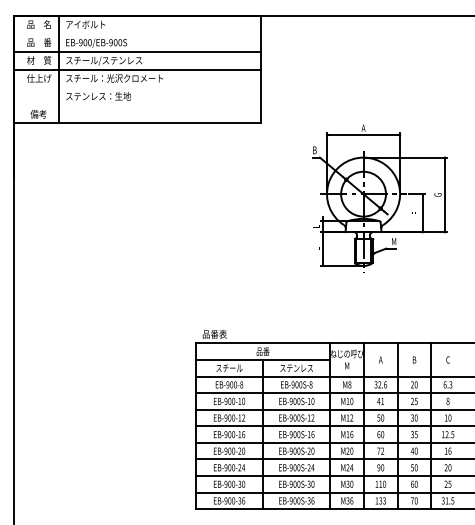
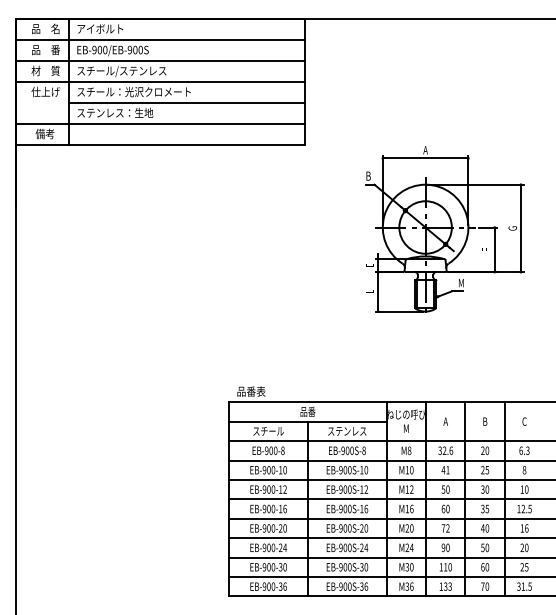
line: (137, 33) -> (160, 39), added
line: (159, 87) -> (186, 102), added
line: (137, 105) -> (160, 123), added

